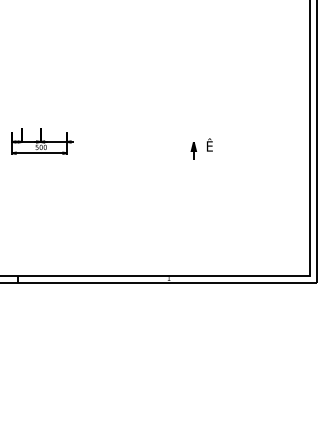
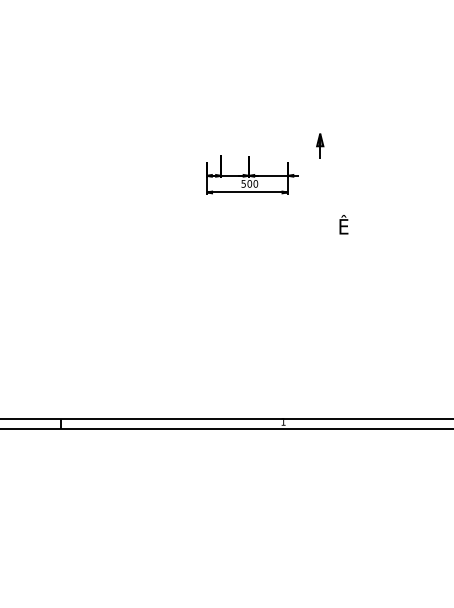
part: (42, 141) -> (251, 175), moved
part: (193, 150) -> (319, 145), moved

